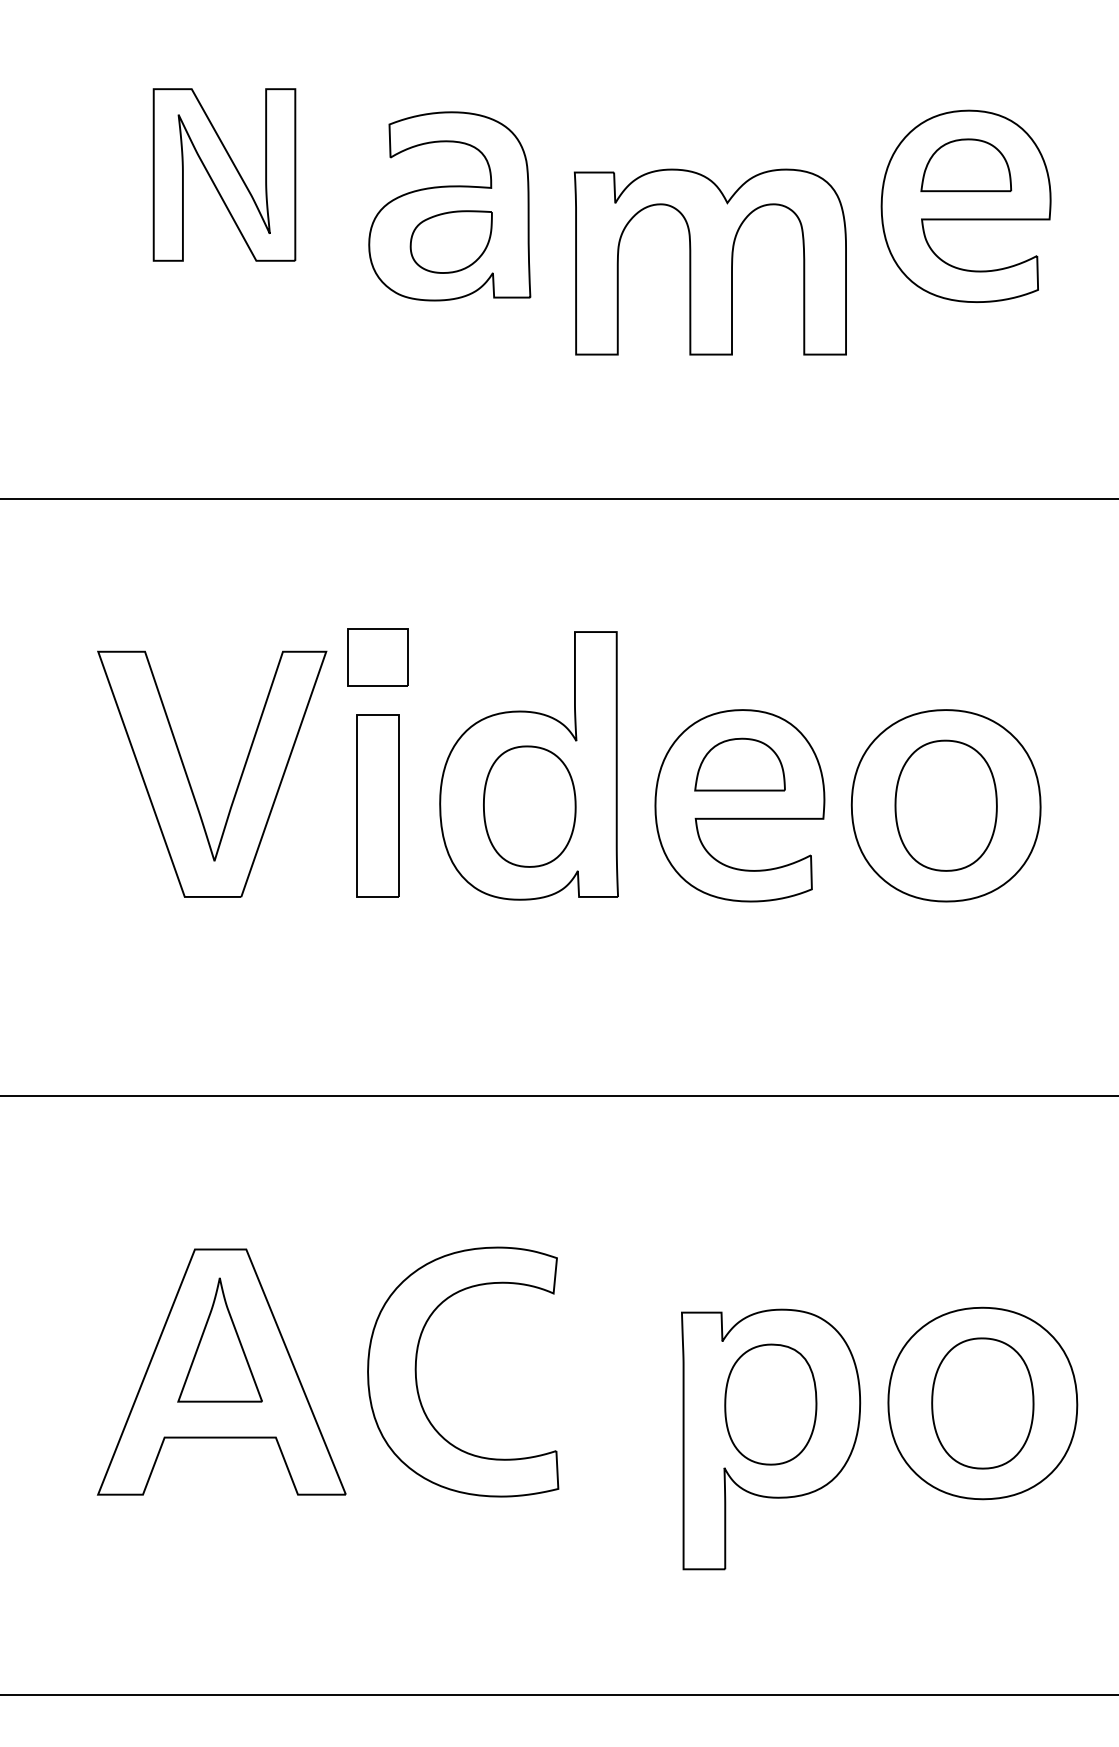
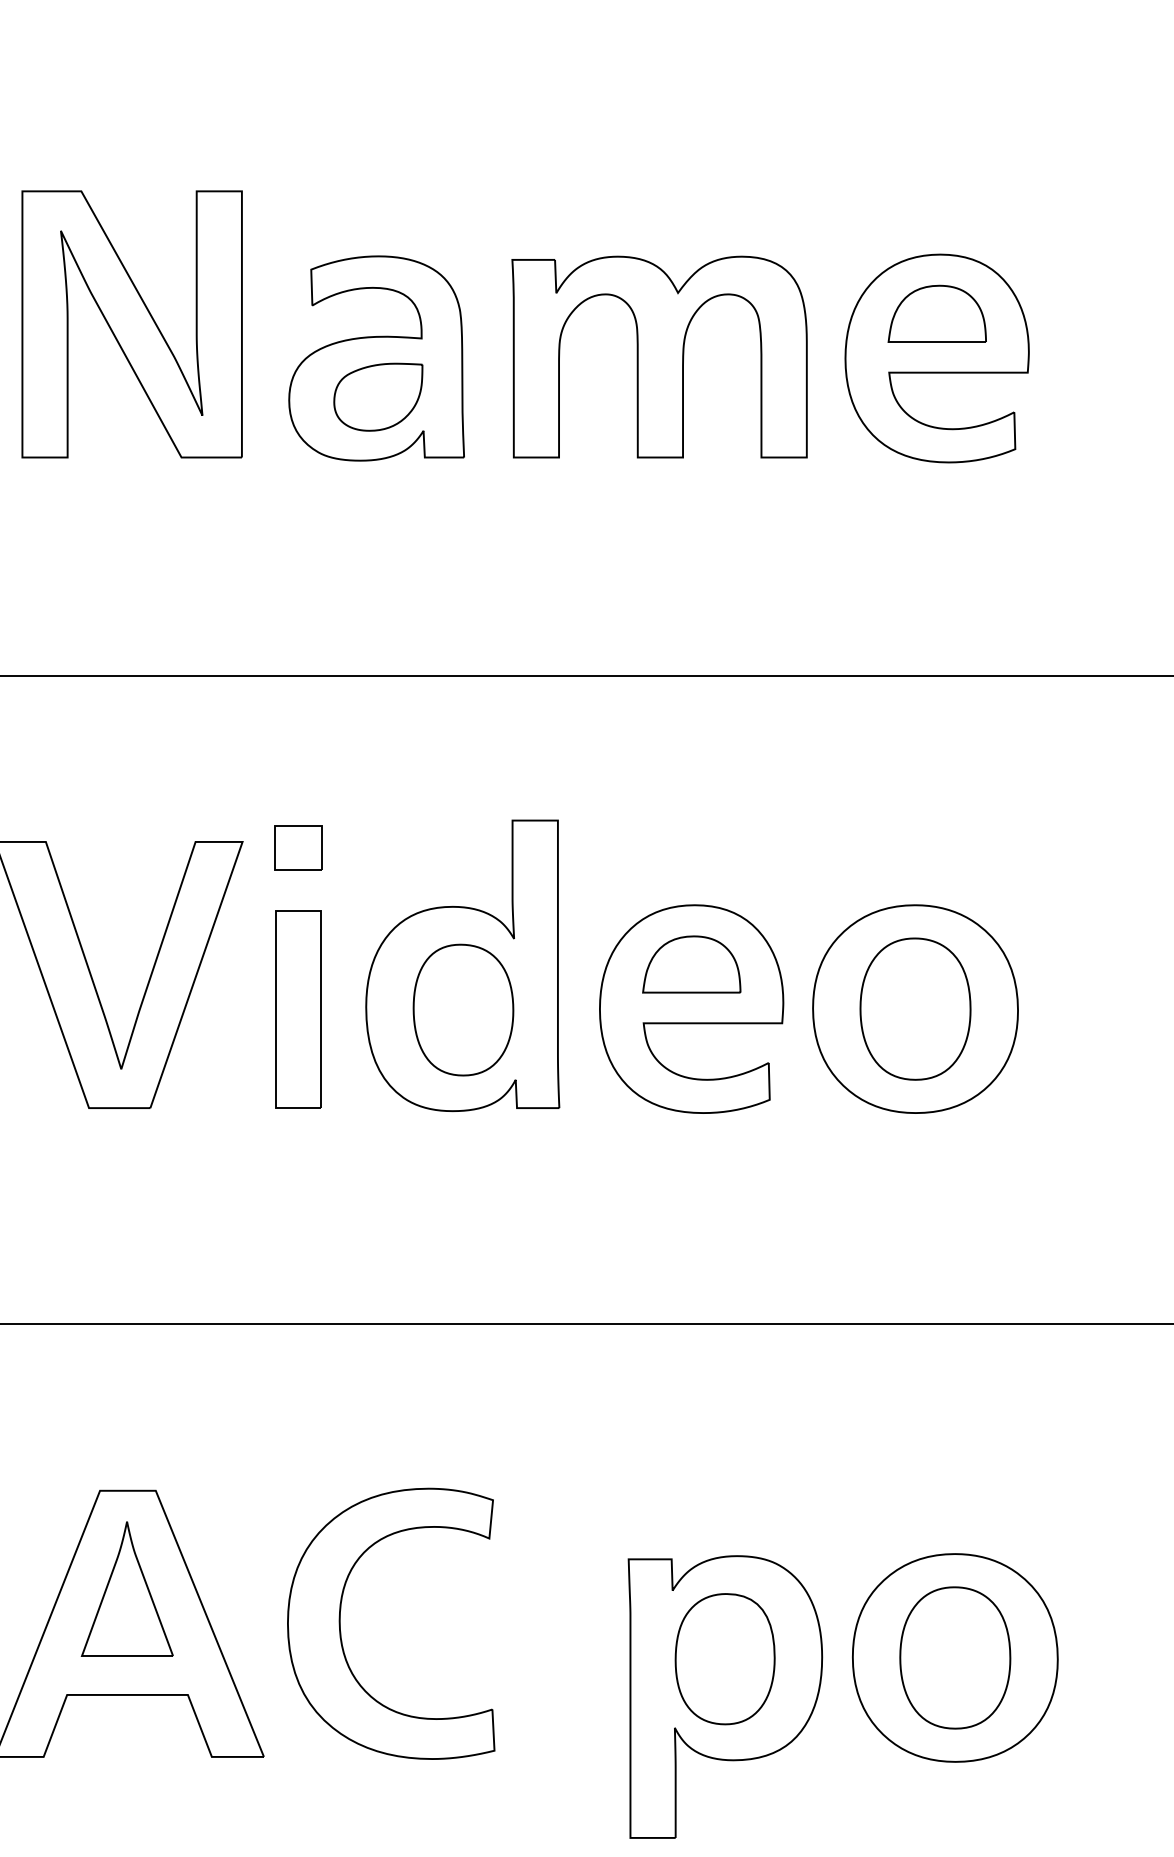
part: (224, 174) -> (132, 323), size x1.43
part: (709, 261) -> (658, 356), moved
part: (377, 657) -> (298, 848), size x0.71

